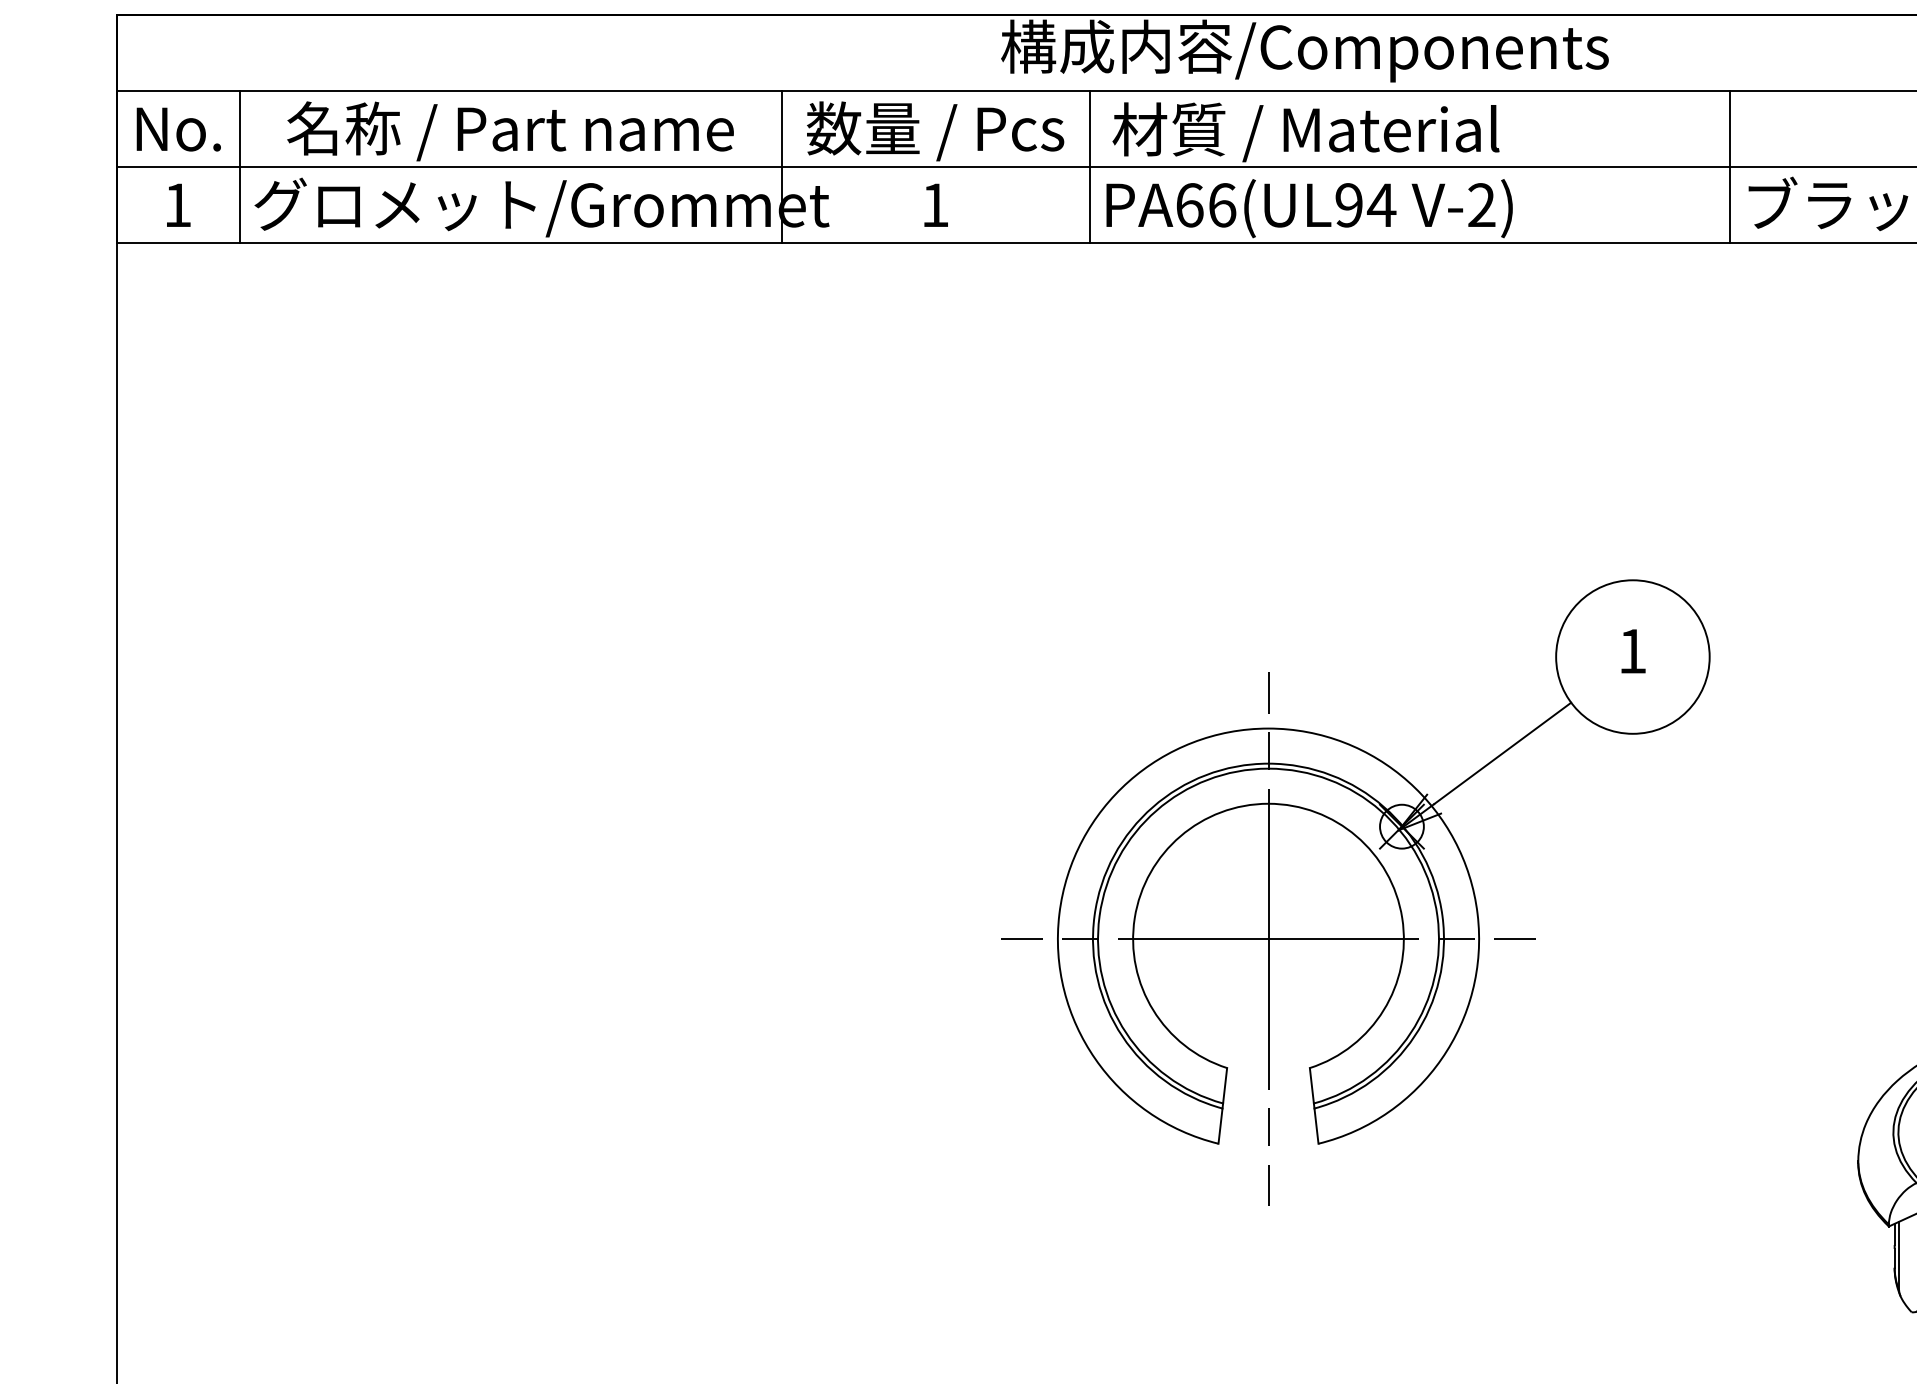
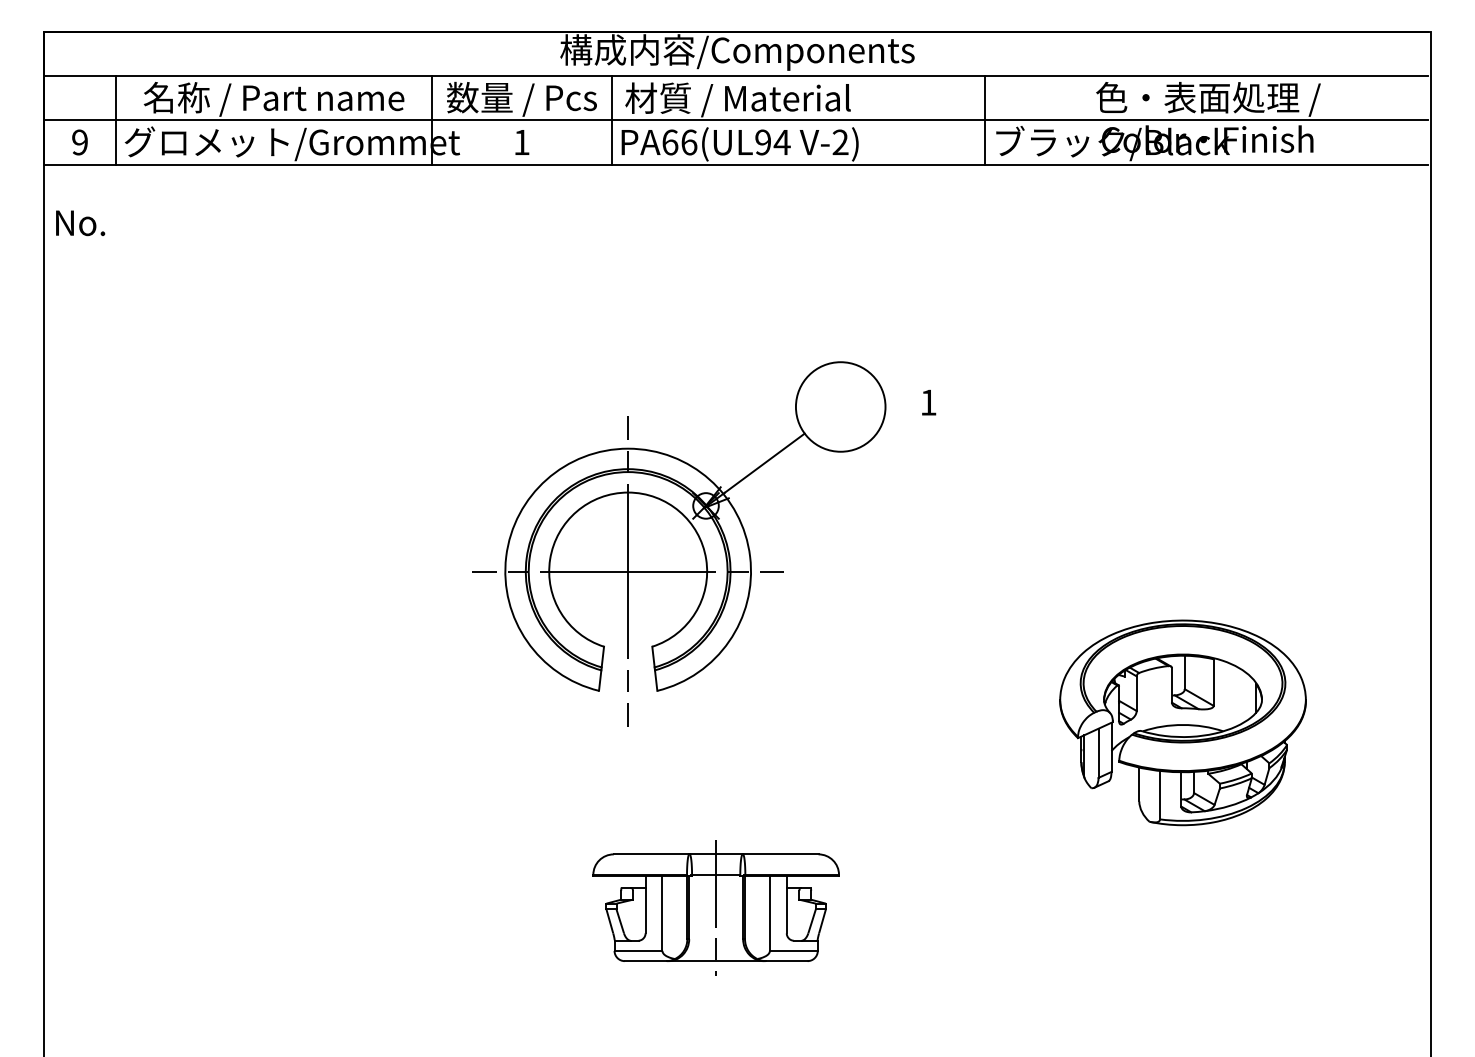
text: (178, 129) -> (80, 223), moved
text: (176, 205) -> (79, 142), 1 -> 9
part: (1356, 891) -> (679, 543), moved

